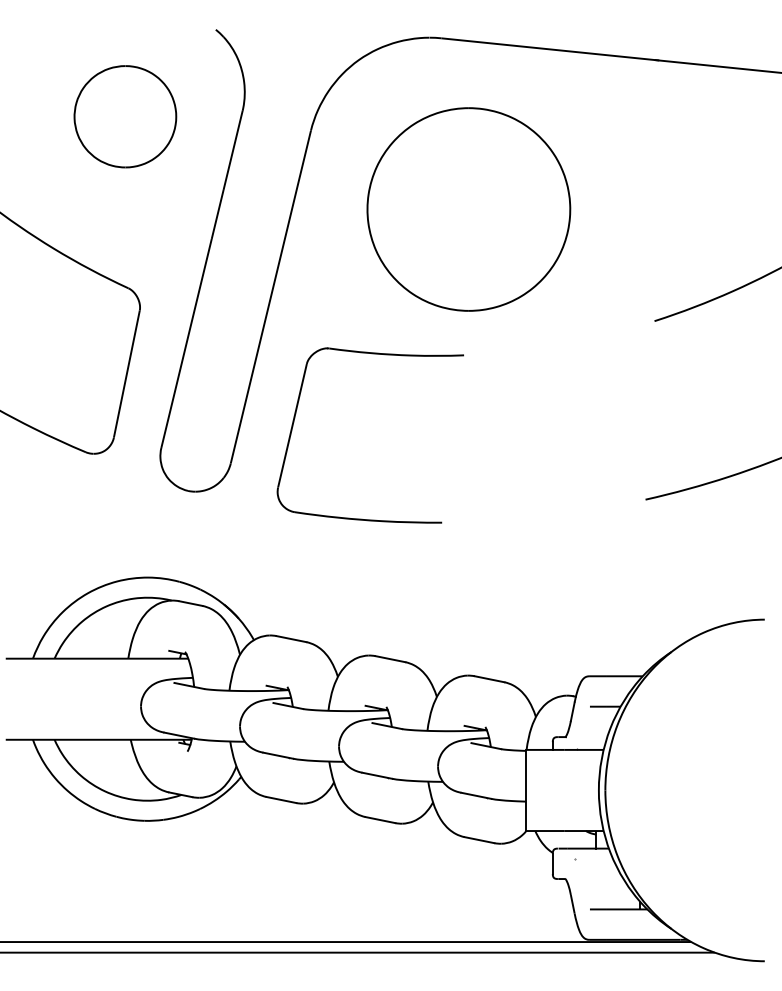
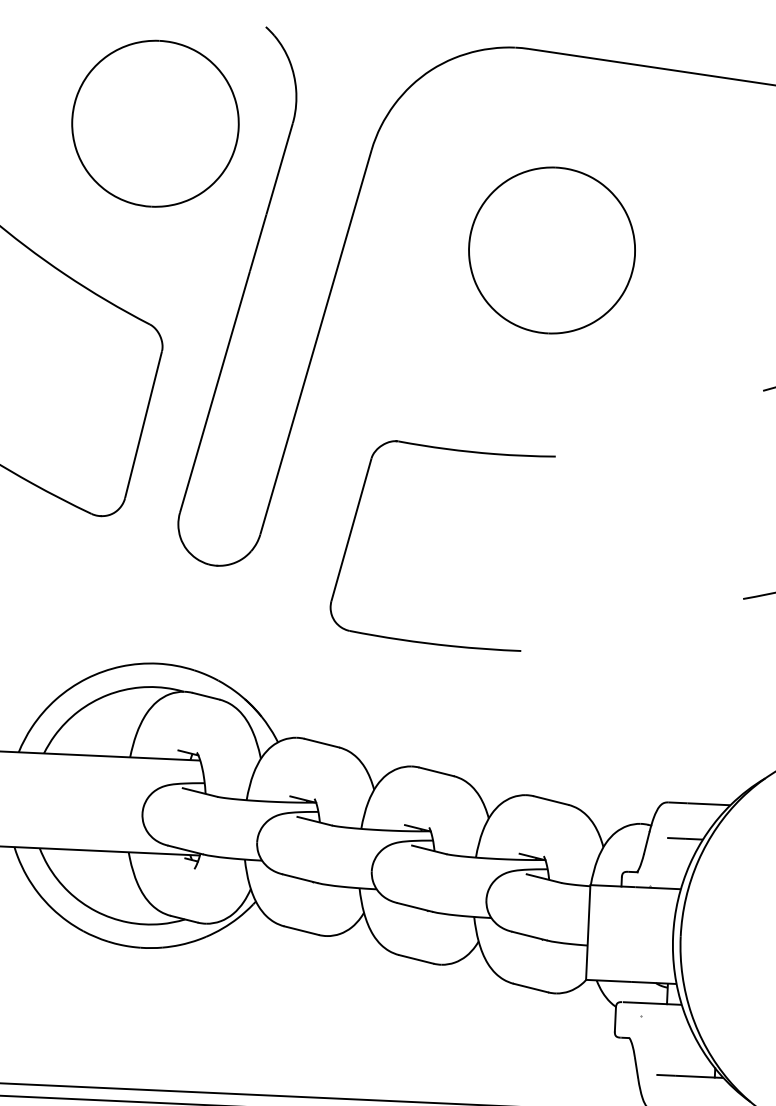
part: (125, 116) -> (155, 123), size x1.4
part: (468, 209) -> (551, 250), size x0.7
part: (295, 418) -> (355, 521), moved

